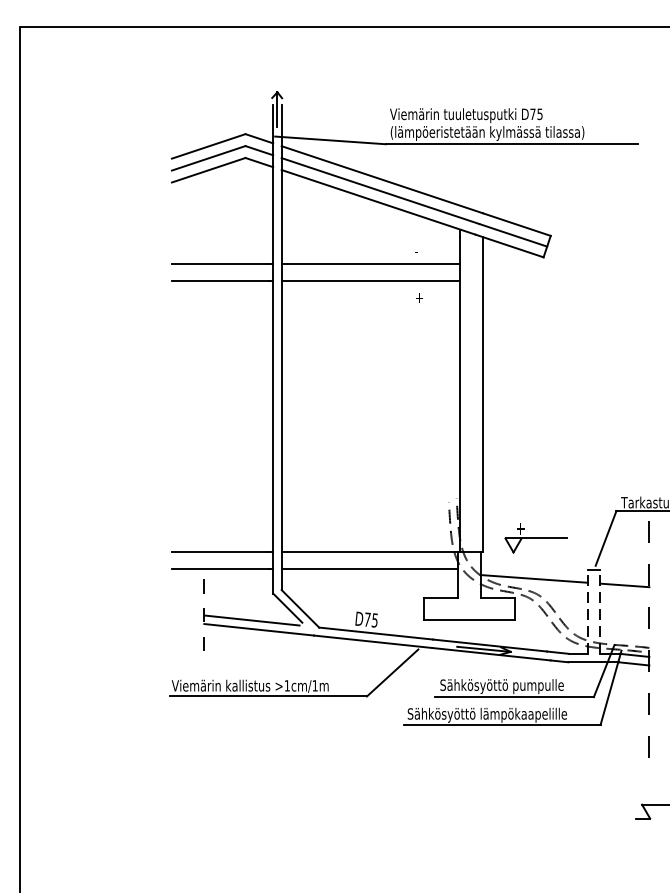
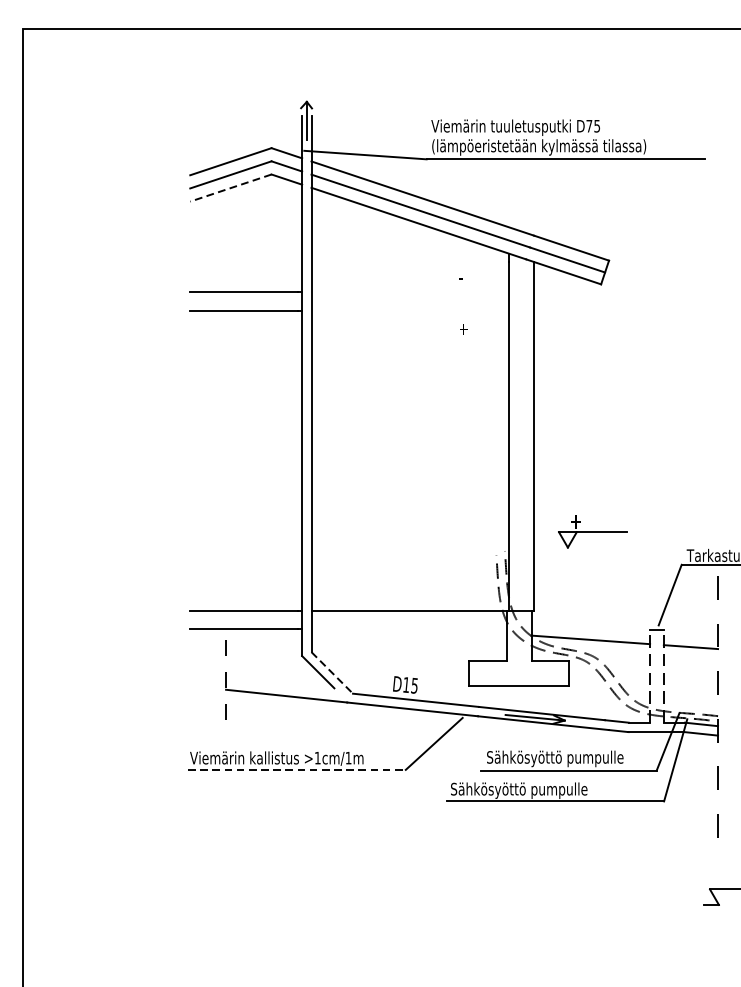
line: (208, 170) -> (230, 188), solid -> dashed
line: (370, 264) -> (409, 292), removed
line: (370, 281) -> (409, 311), removed
part: (535, 538) -> (592, 532), moved
line: (369, 569) -> (408, 629), removed
line: (300, 608) -> (332, 672), solid -> dashed
text: (367, 619) -> (406, 684), D75 -> D15
line: (252, 620) -> (279, 685), removed
line: (268, 696) -> (296, 769), solid -> dashed
text: (523, 714) -> (578, 789), Sähkösyöttö lämpökaapelille -> Sähkösyöttö pumpulle

